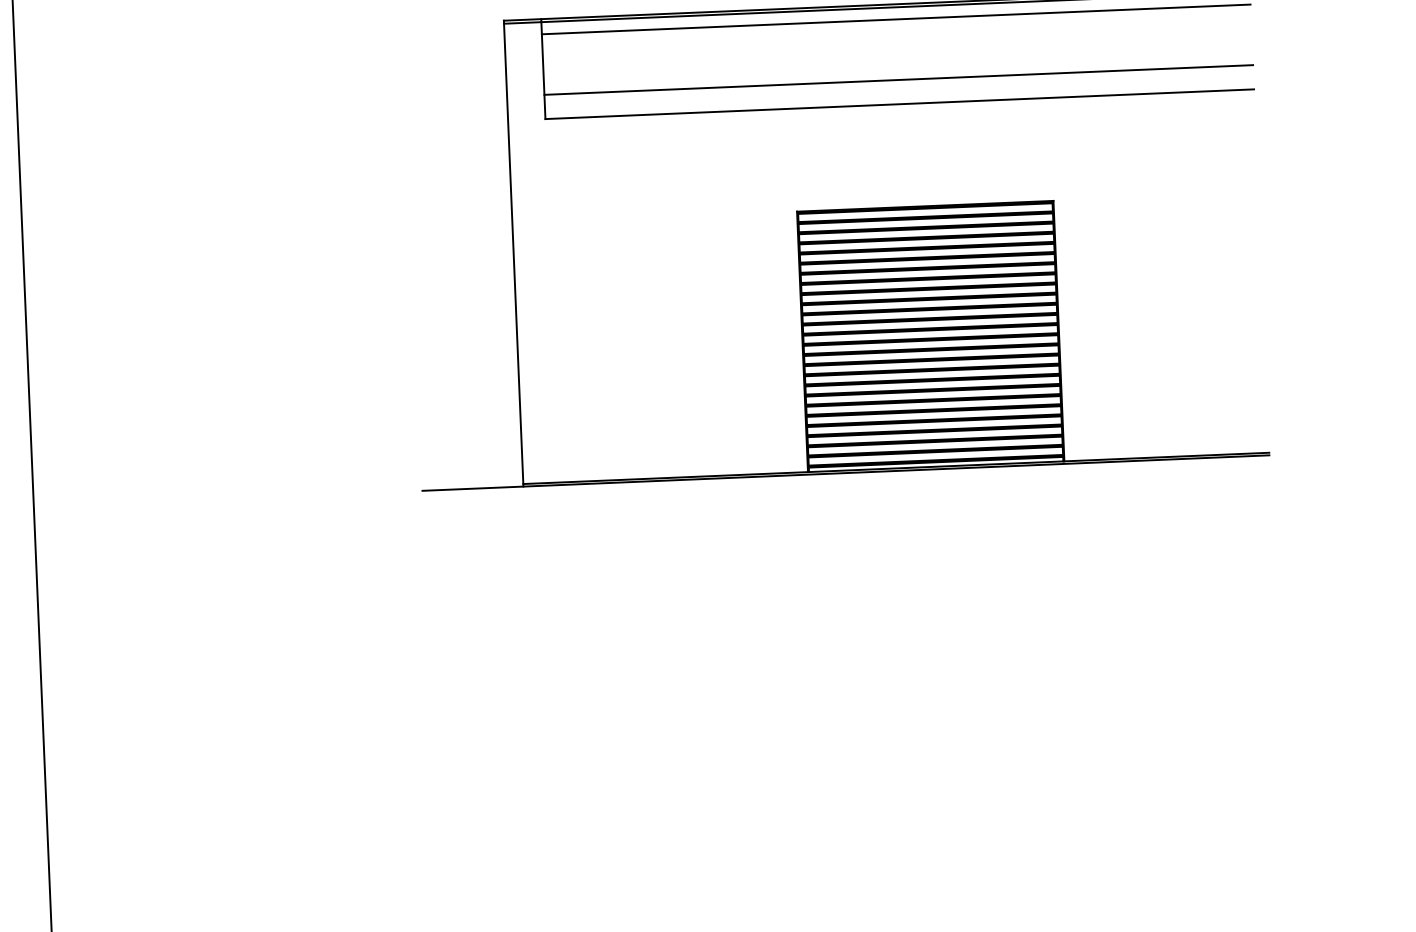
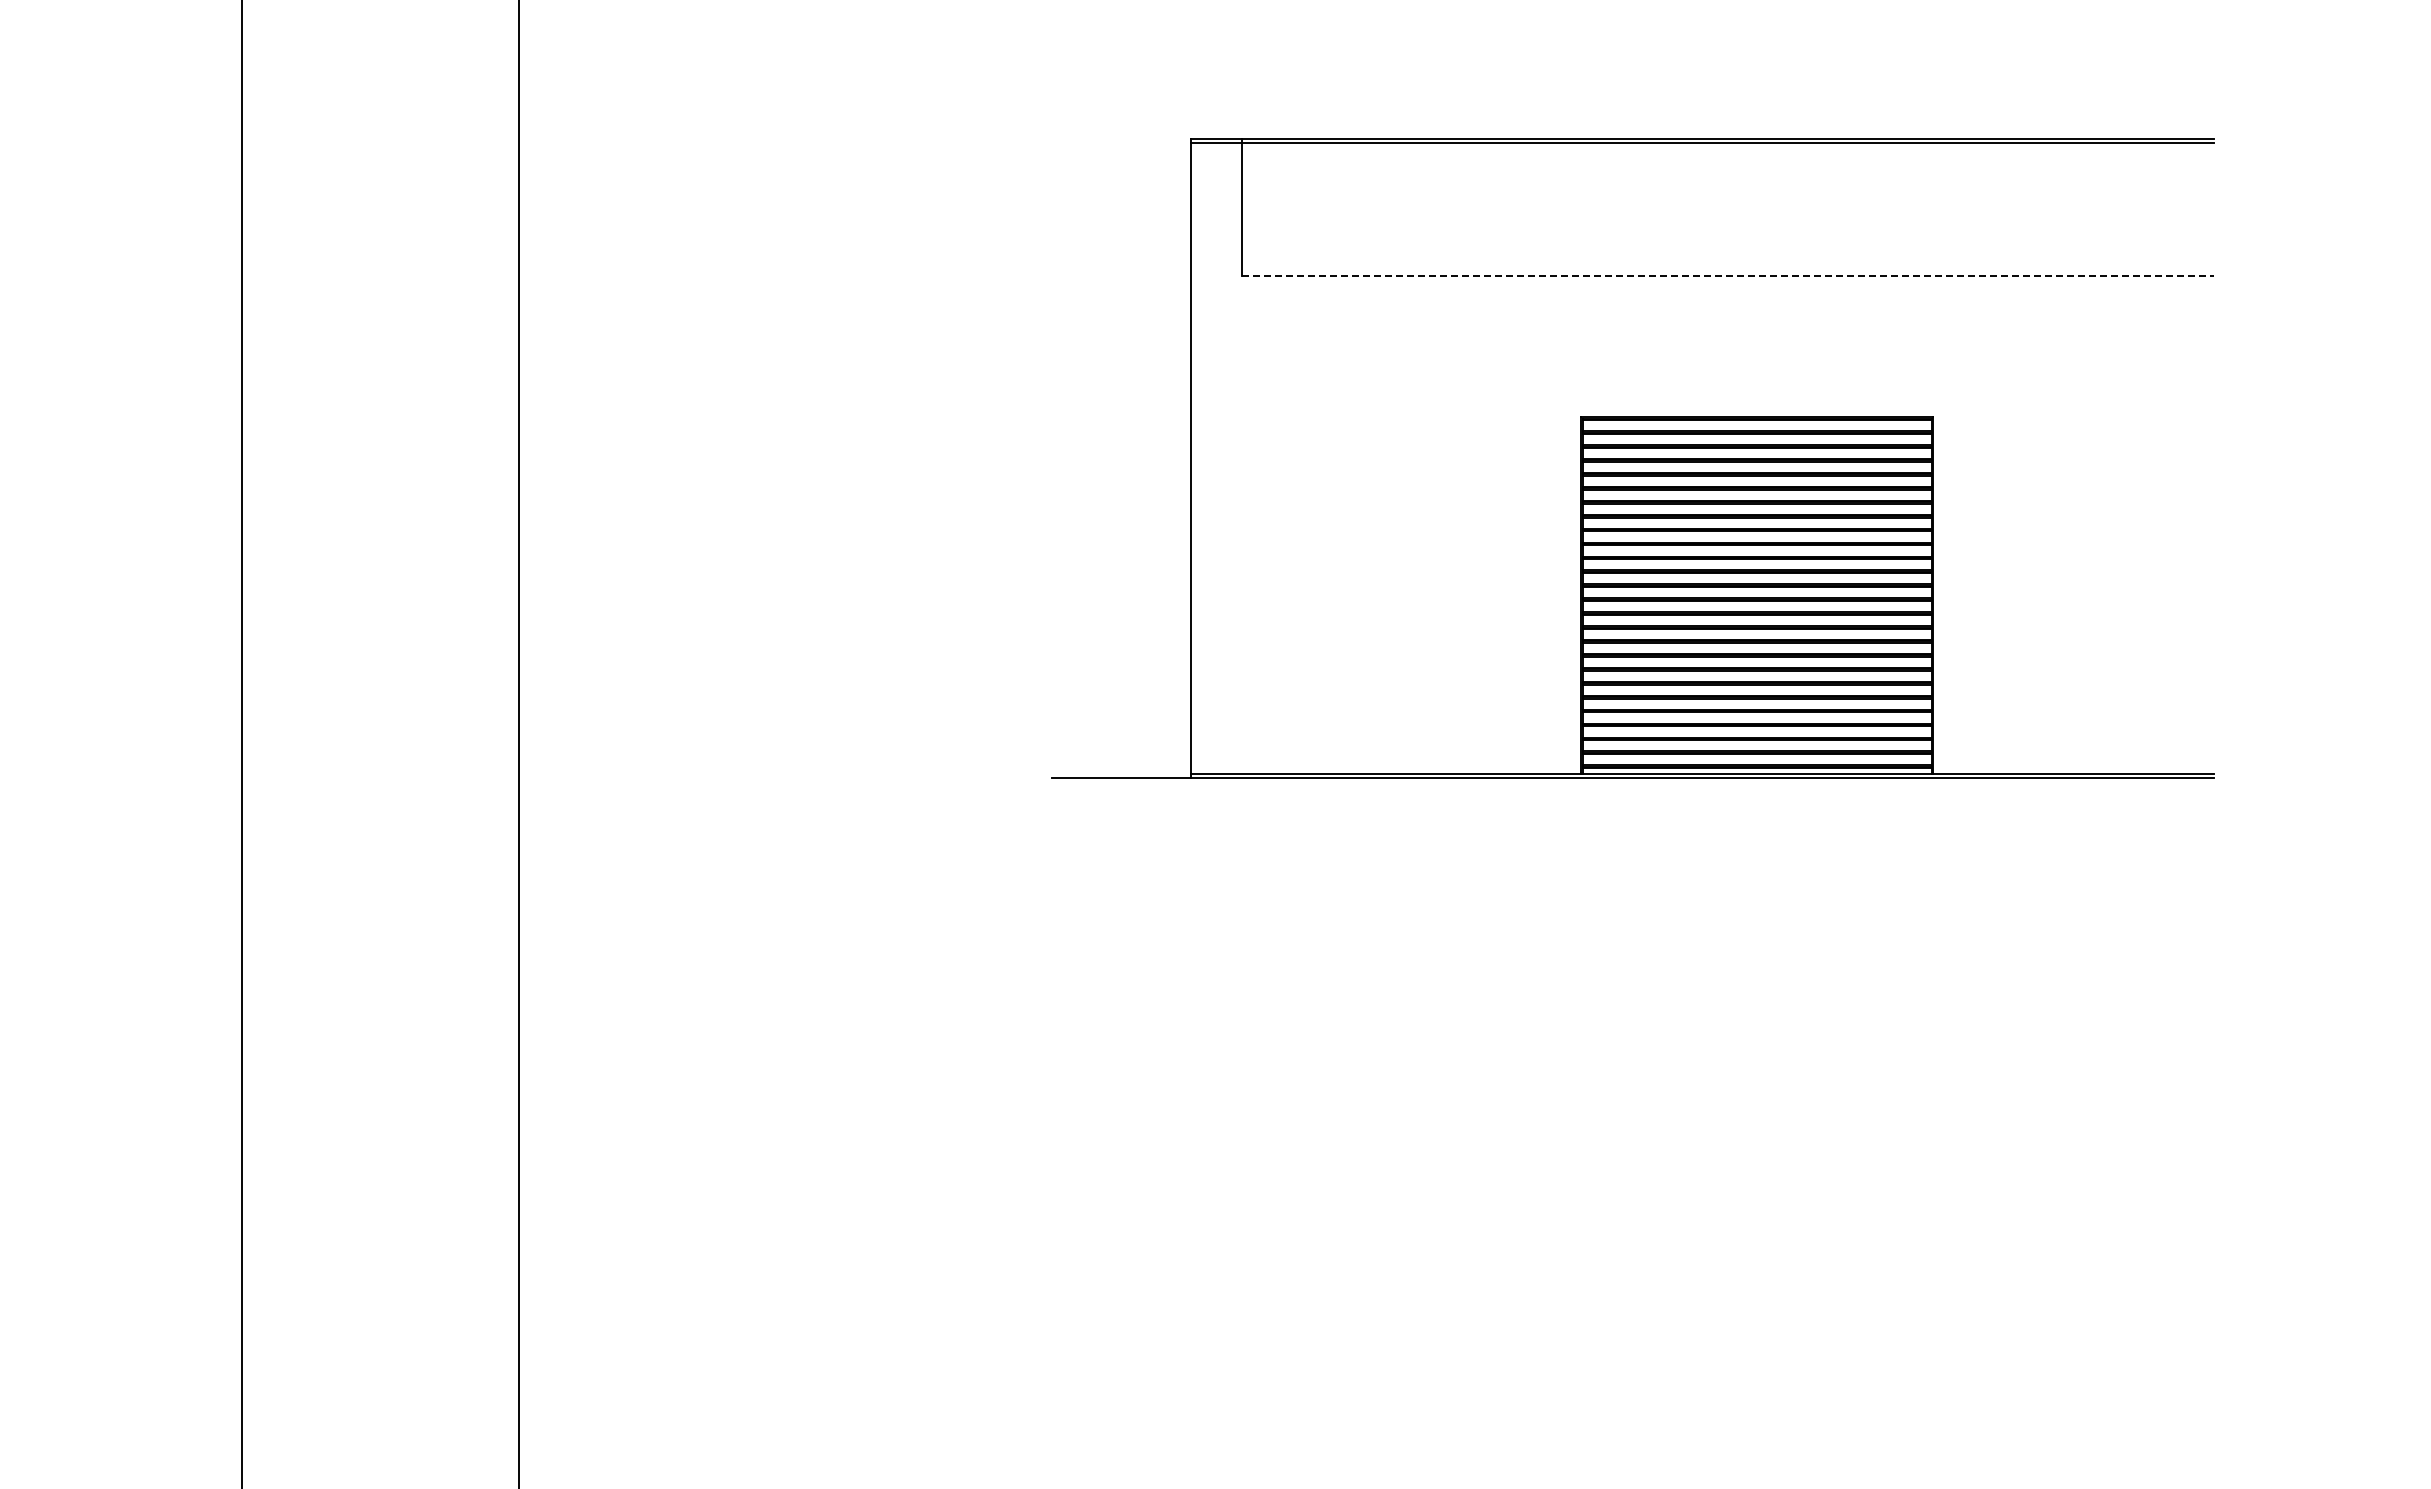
line: (896, 19) -> (1728, 159), removed
line: (898, 80) -> (1728, 242), removed
line: (899, 104) -> (1728, 275), solid -> dashed

